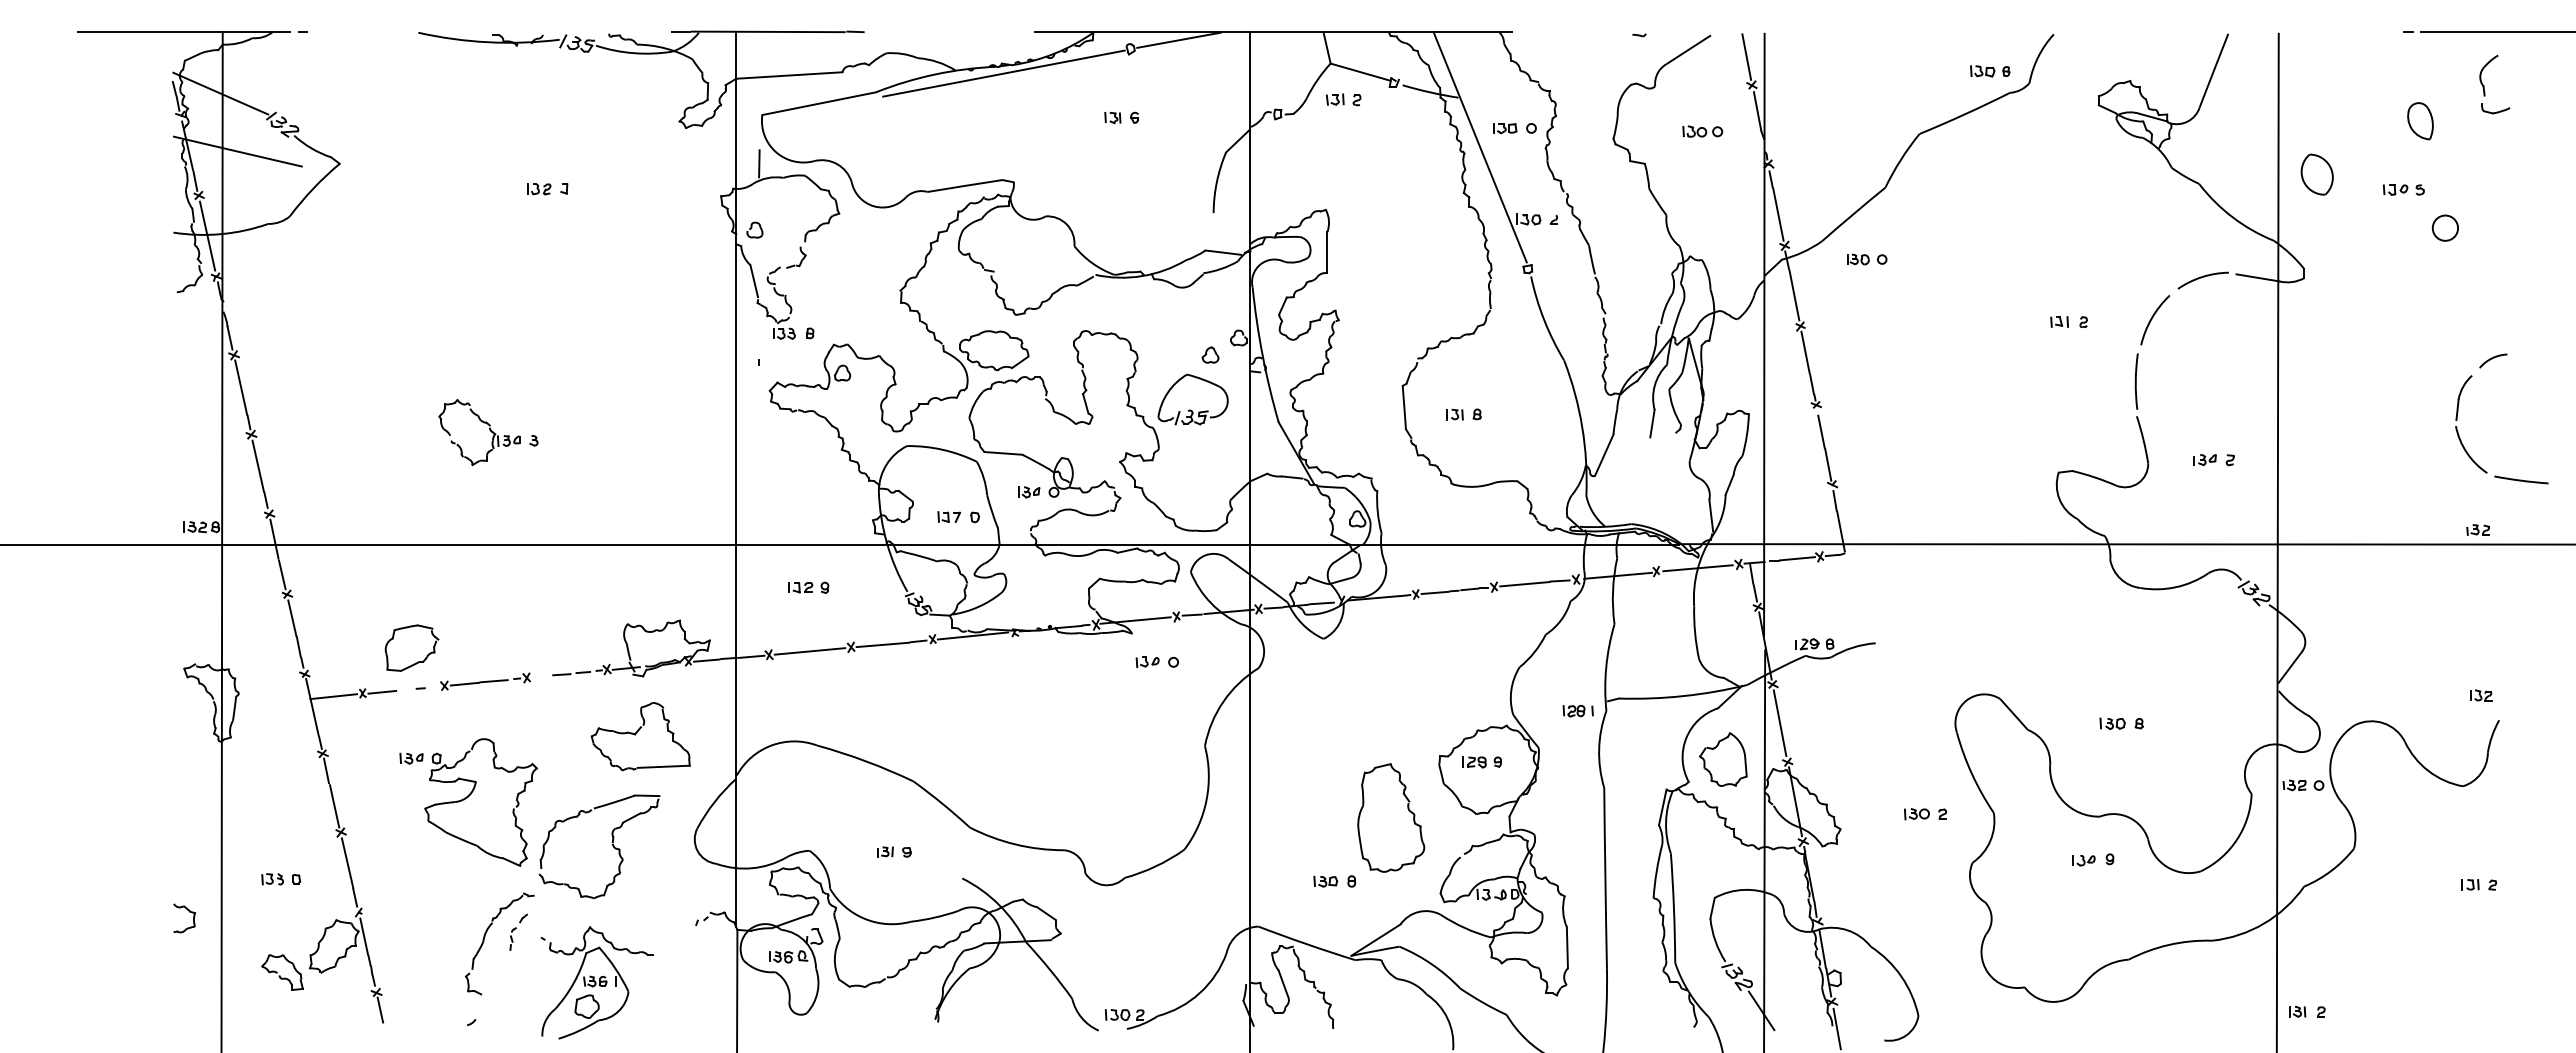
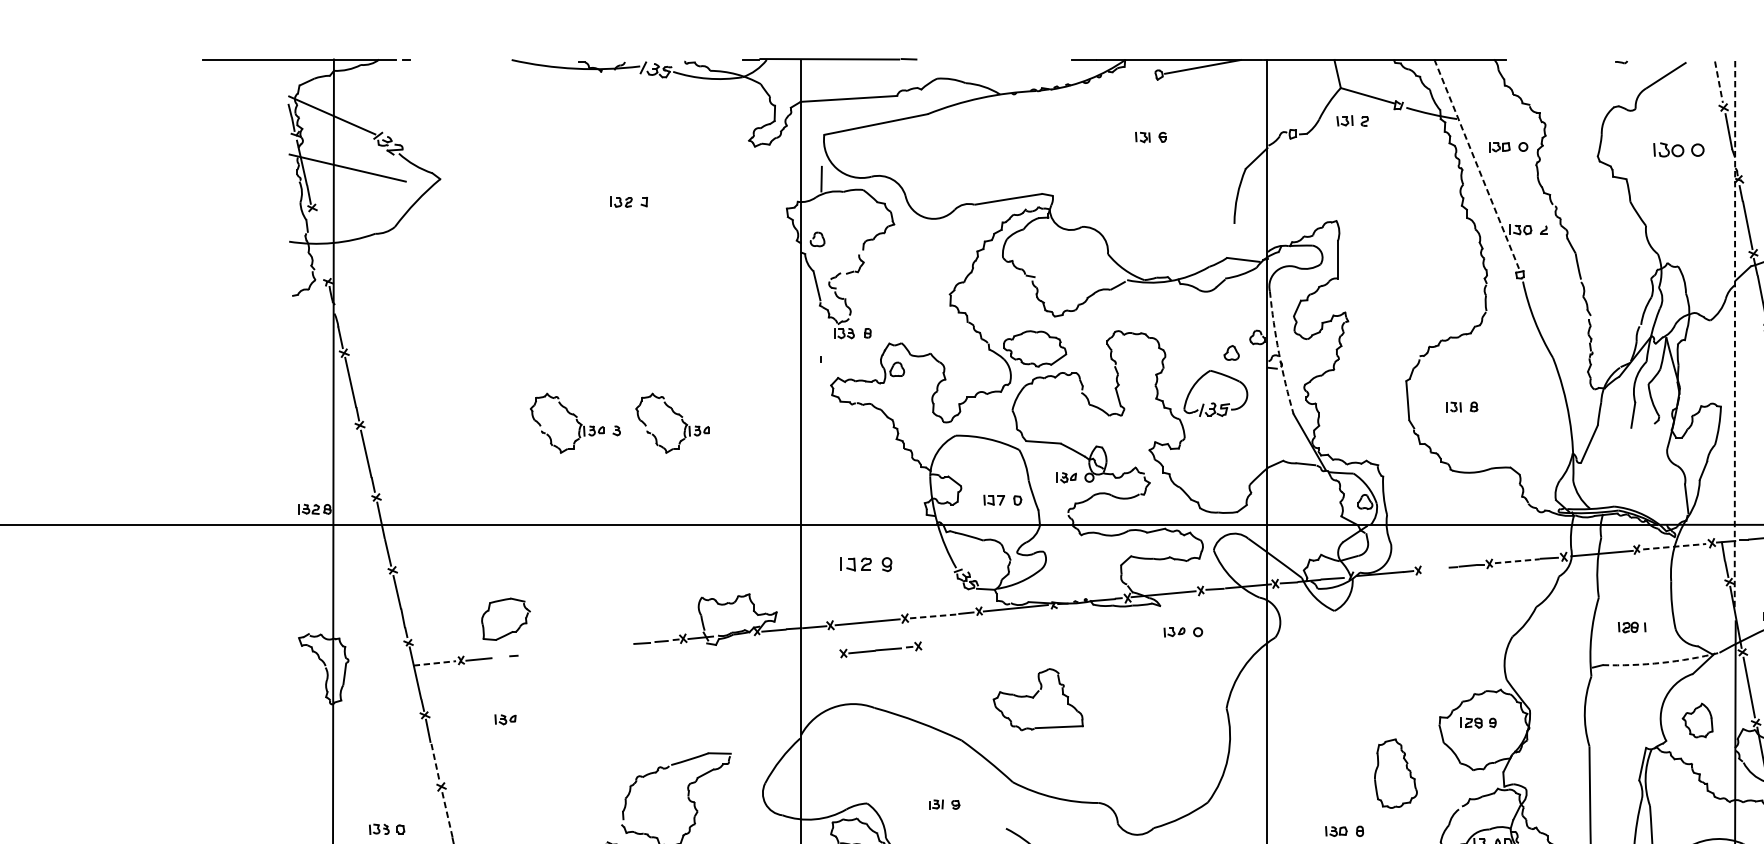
line: (1746, 57) -> (1718, 82), solid -> dashed
line: (1003, 73) -> (1043, 97), removed
part: (1702, 131) -> (1678, 149), size x1.4
line: (1480, 147) -> (1477, 164), solid -> dashed
line: (207, 235) -> (320, 244), removed
line: (1764, 334) -> (1735, 334), solid -> dashed
arc: (1262, 355) -> (1278, 353), solid -> dashed
part: (597, 422) -> (674, 414), added
line: (1697, 568) -> (1674, 546), solid -> dashed
line: (1524, 584) -> (1516, 561), solid -> dashed
part: (808, 587) -> (866, 564), size x1.4
line: (1434, 592) -> (1435, 568), removed
line: (883, 644) -> (934, 616), solid -> dashed
part: (485, 681) -> (880, 649), moved
line: (334, 696) -> (435, 663), solid -> dashed
arc: (1683, 696) -> (1661, 663), solid -> dashed
part: (1577, 711) -> (1631, 627), moved
part: (640, 736) -> (1038, 699), moved
part: (1723, 759) -> (1697, 720), size x0.7
part: (472, 793) -> (560, 751), removed
line: (334, 806) -> (435, 763), solid -> dashed
part: (1391, 817) -> (1396, 773), size x0.7
line: (347, 863) -> (447, 815), solid -> dashed

